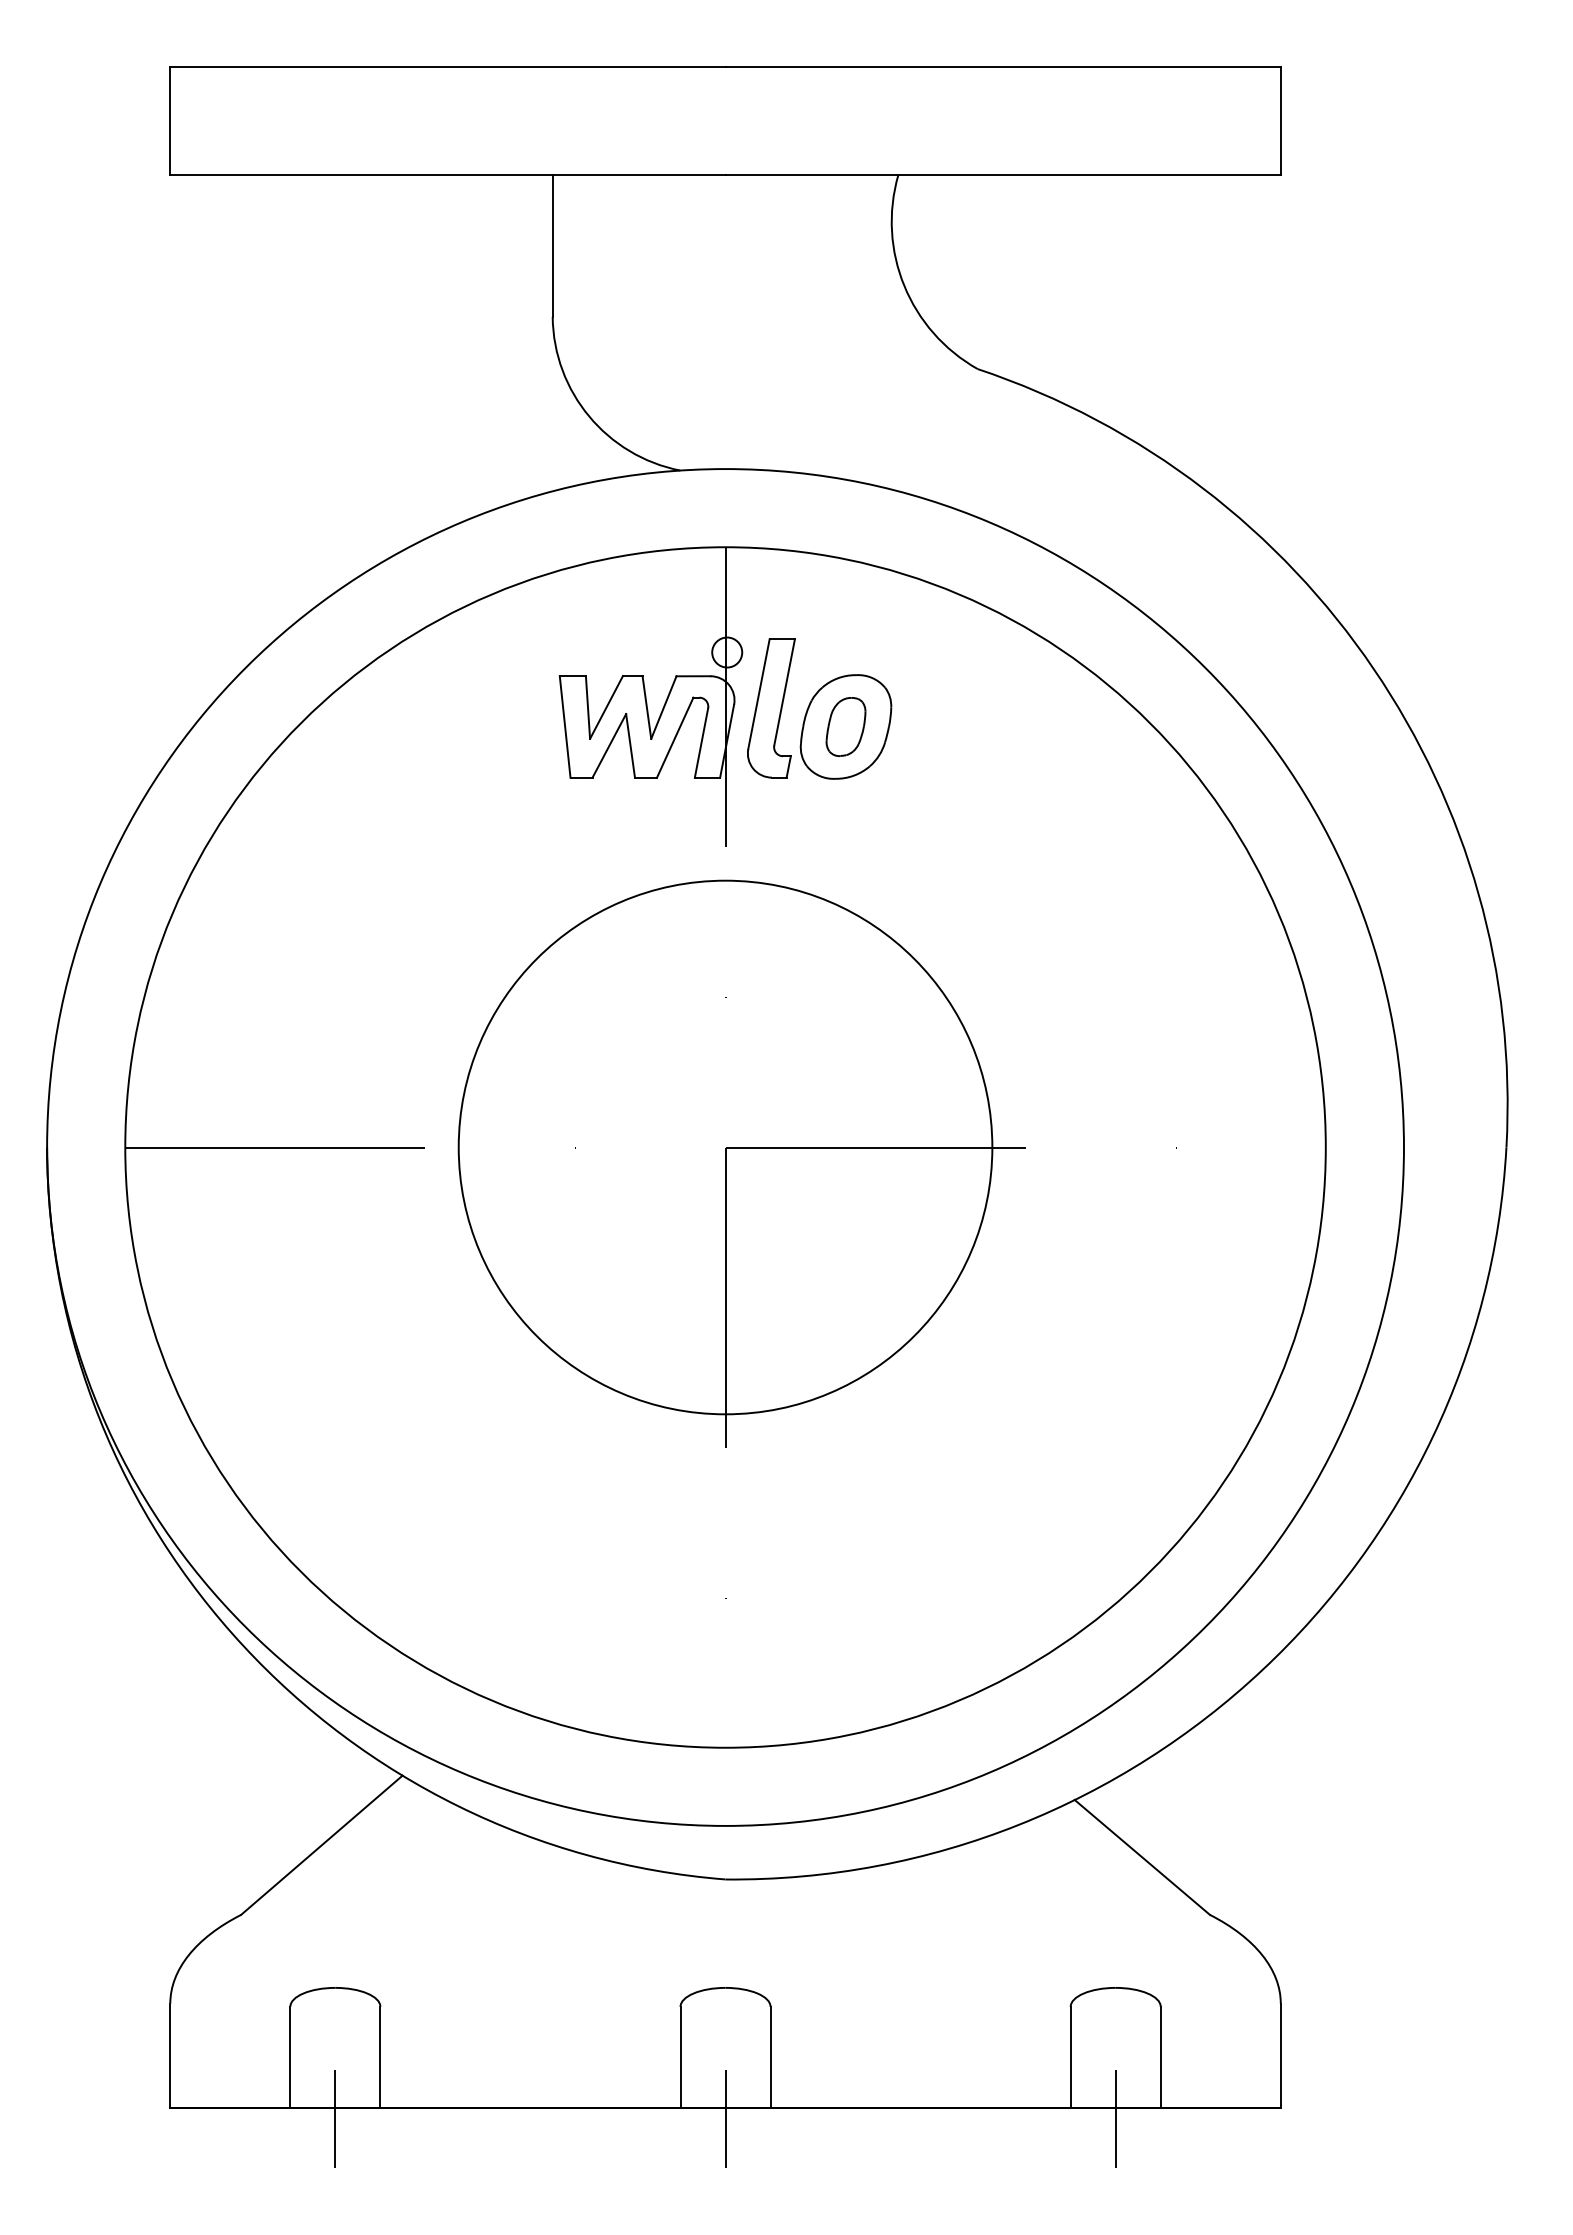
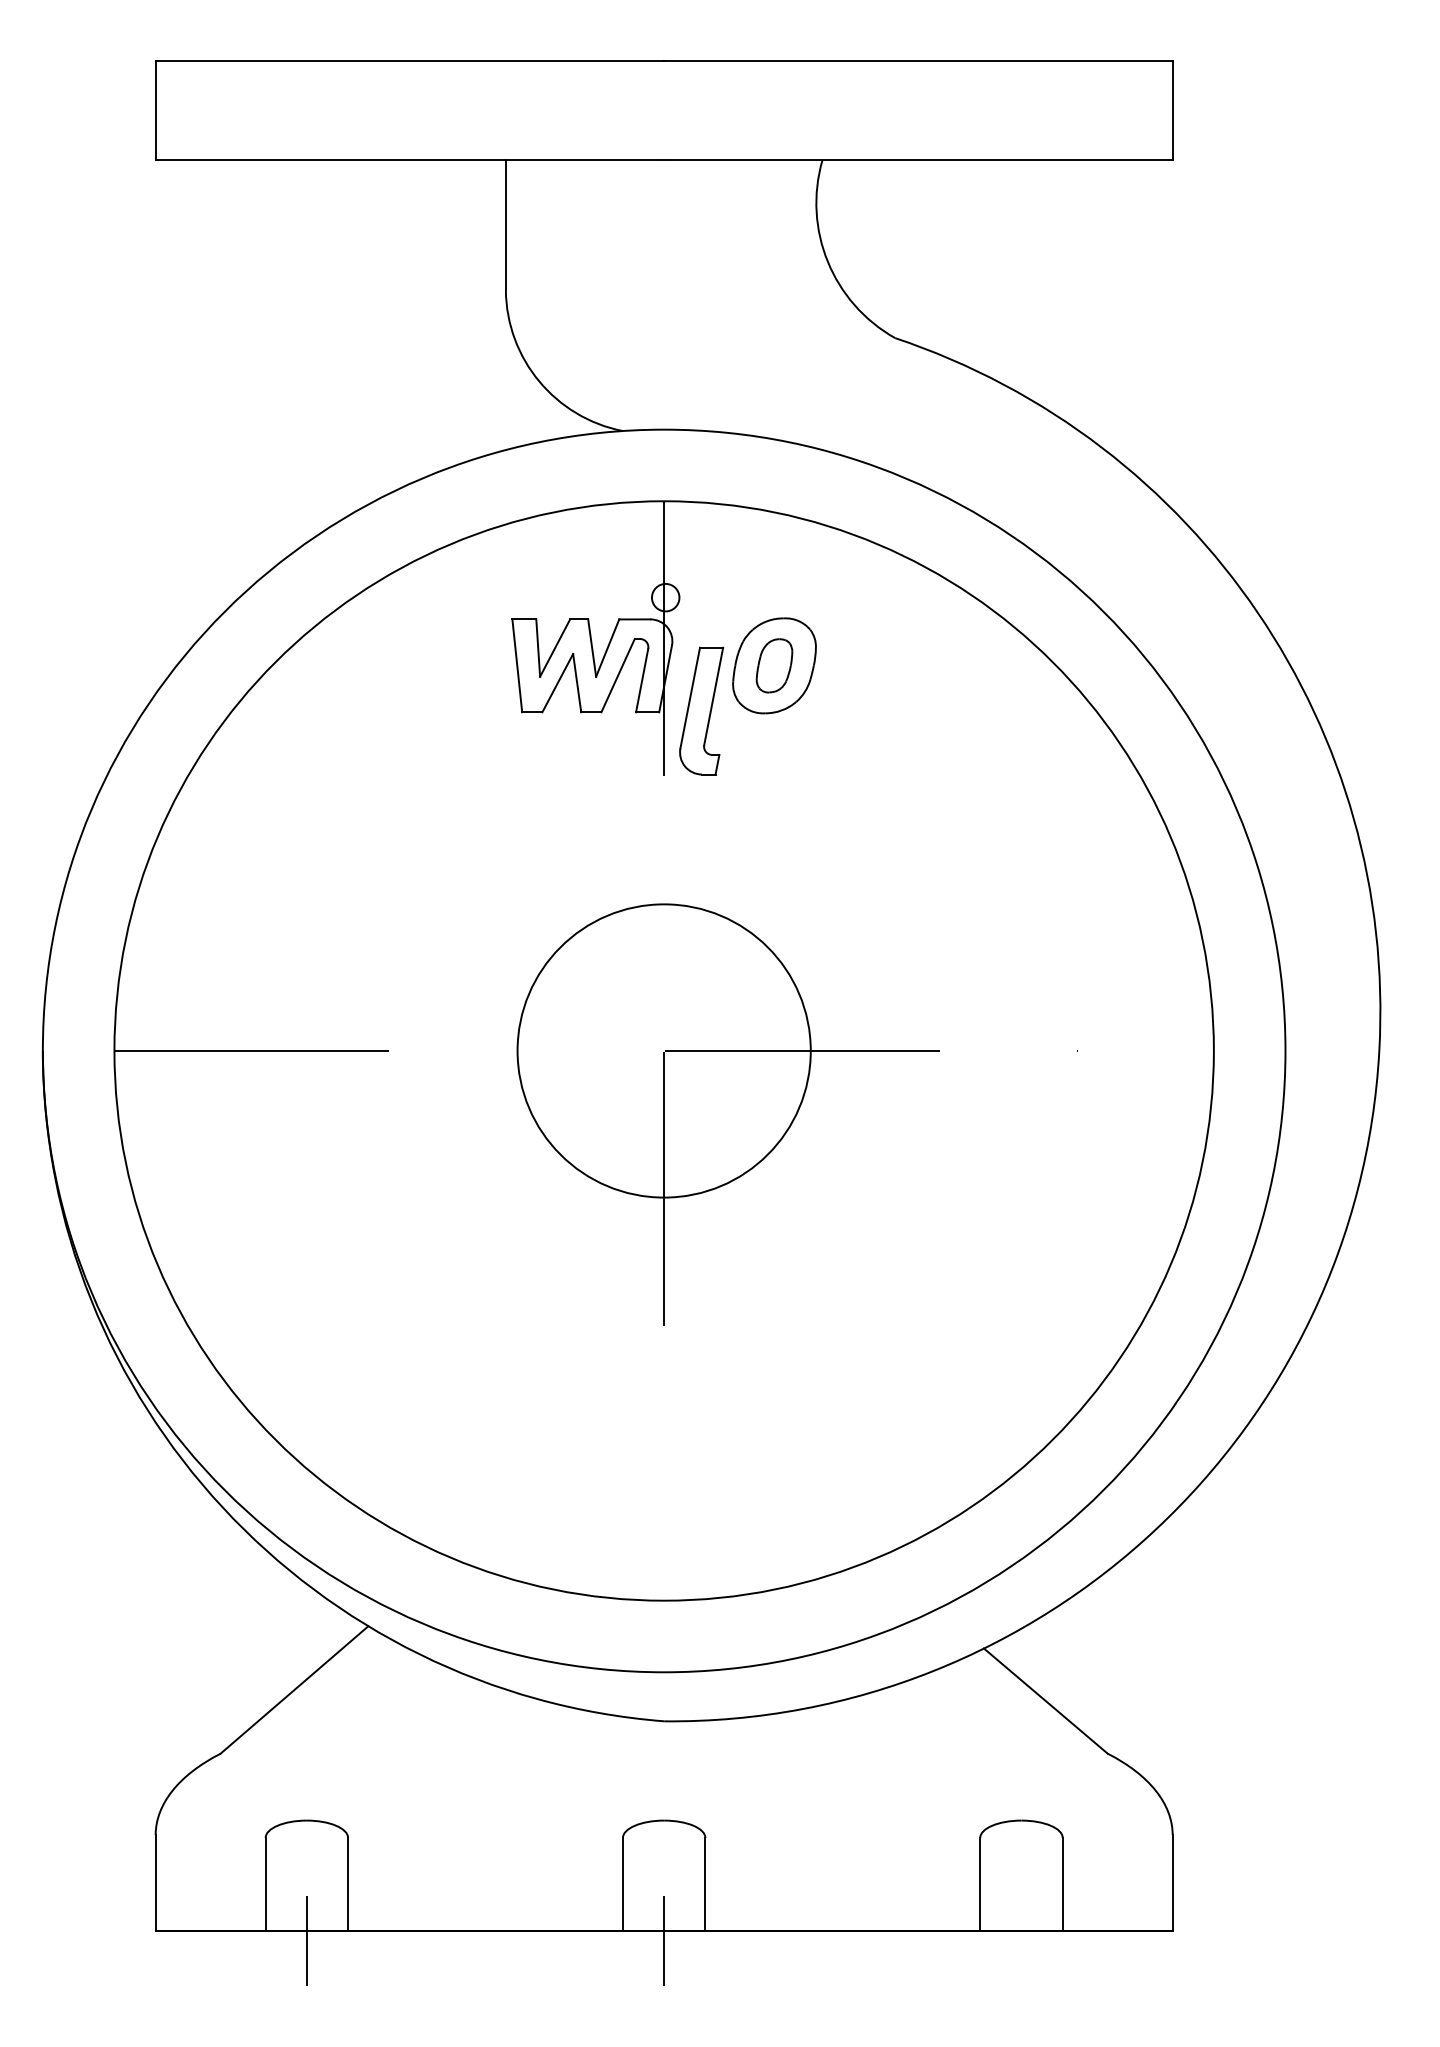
part: (771, 708) -> (701, 711), moved
circle: (725, 1147) -> (664, 1050), size x0.6
line: (1115, 2118) -> (1021, 1940), removed

